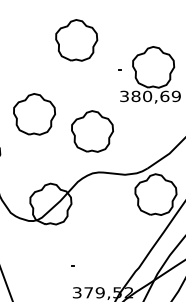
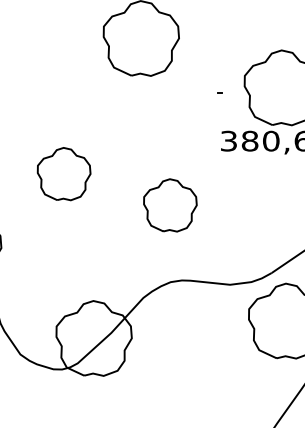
part: (34, 114) -> (64, 174), size x0.7
part: (92, 131) -> (170, 205), size x0.7

